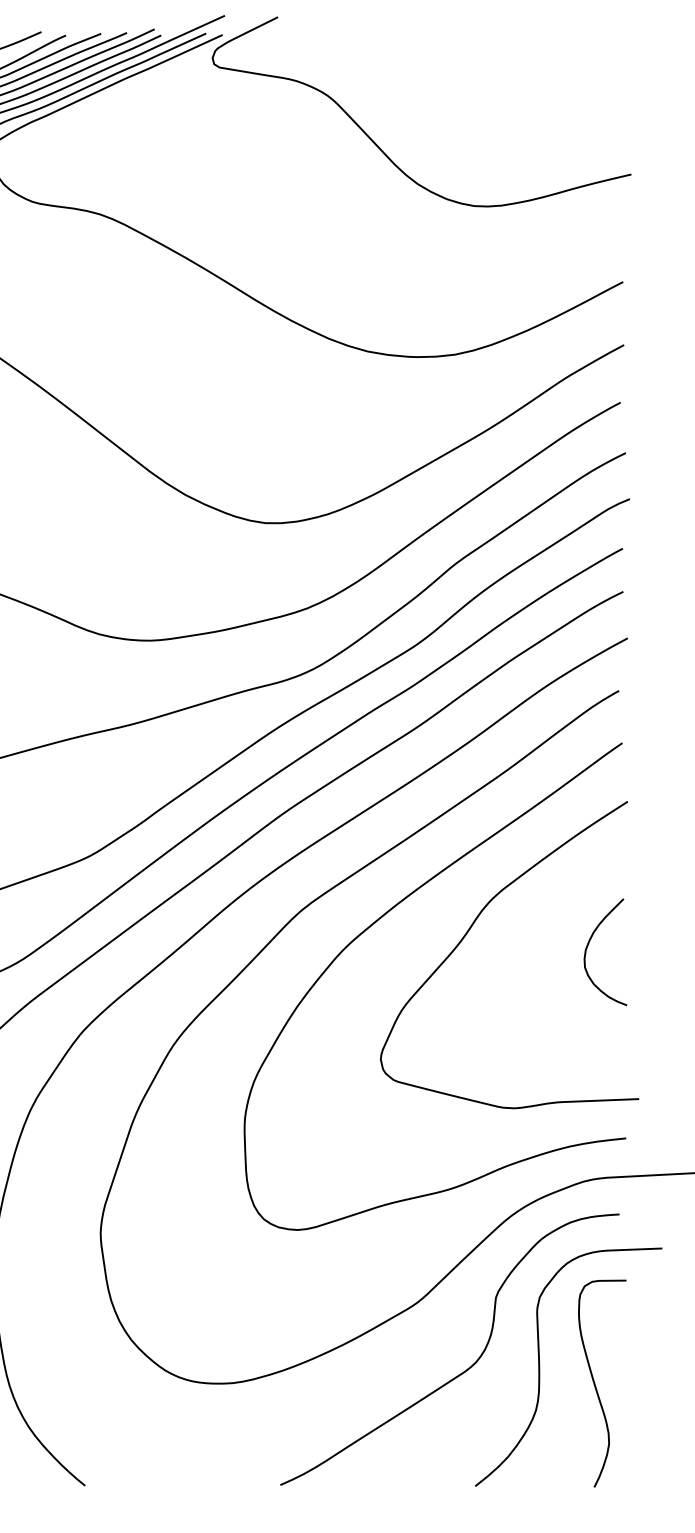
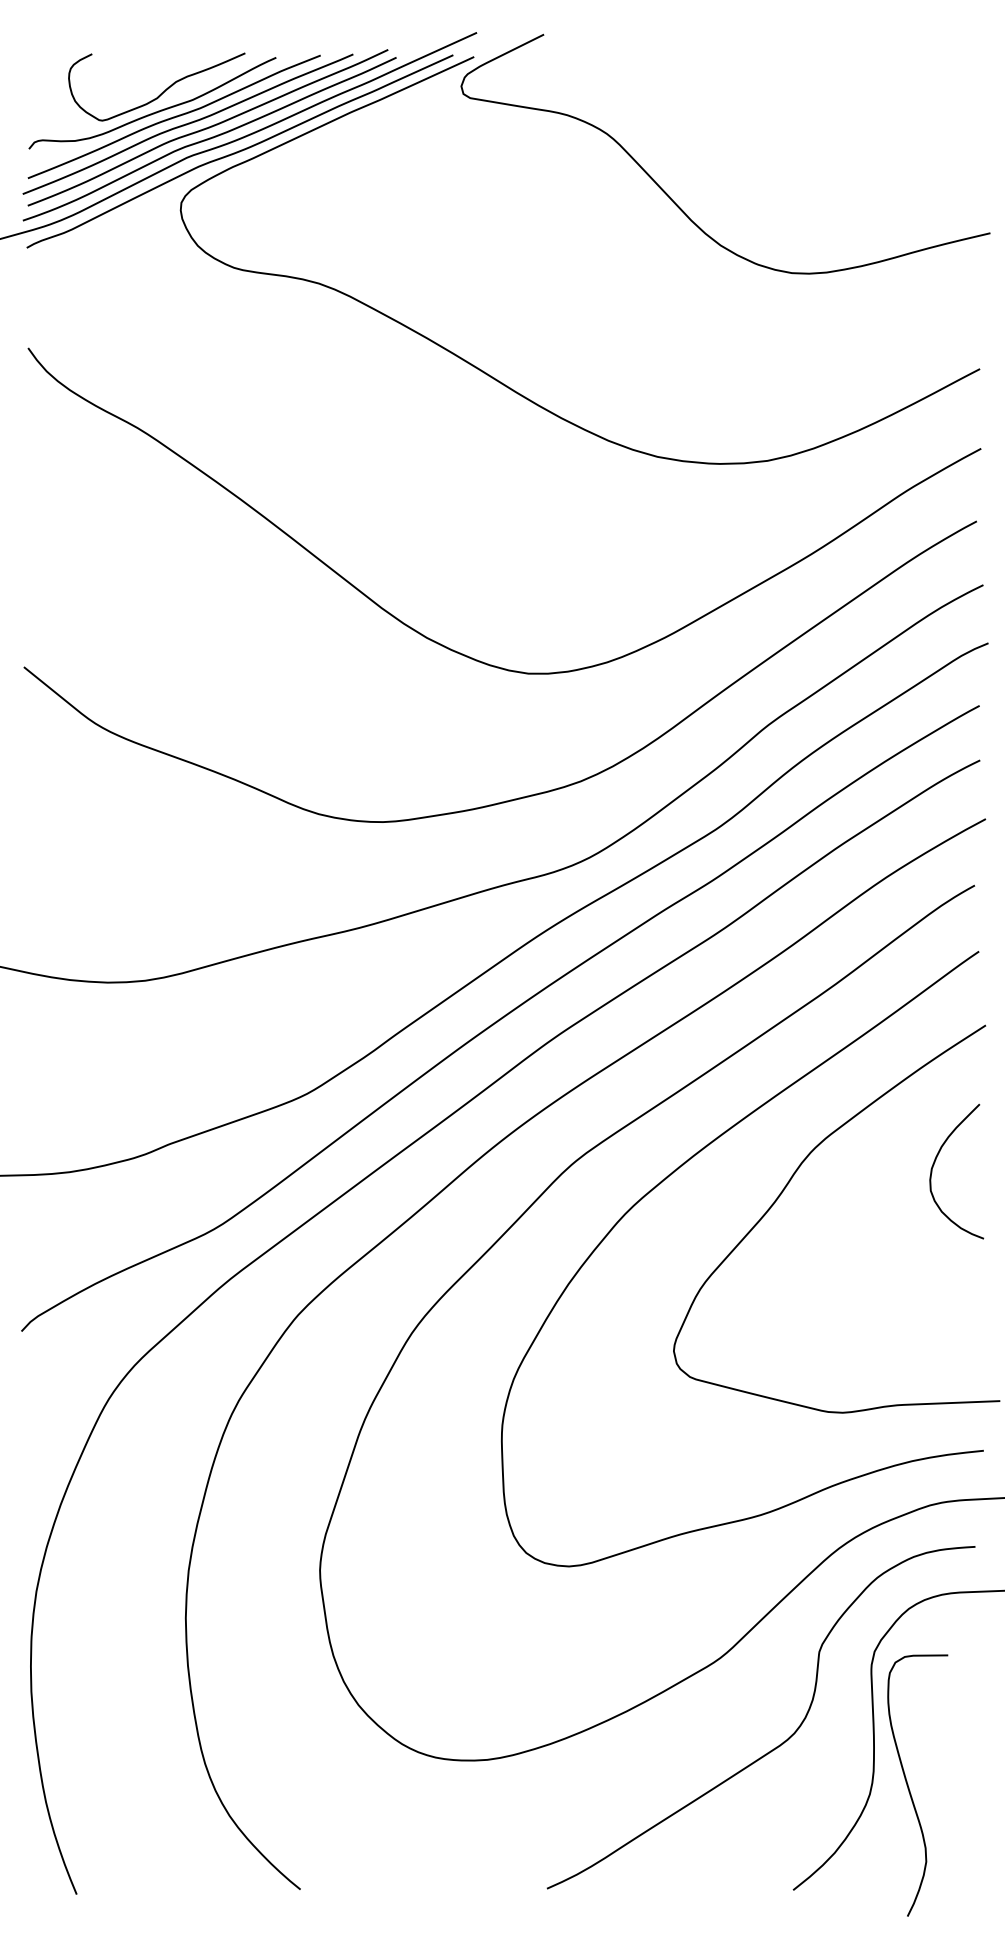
curve: (587, 947) -> (934, 1165), moved
curve: (595, 1385) -> (909, 1787), moved

